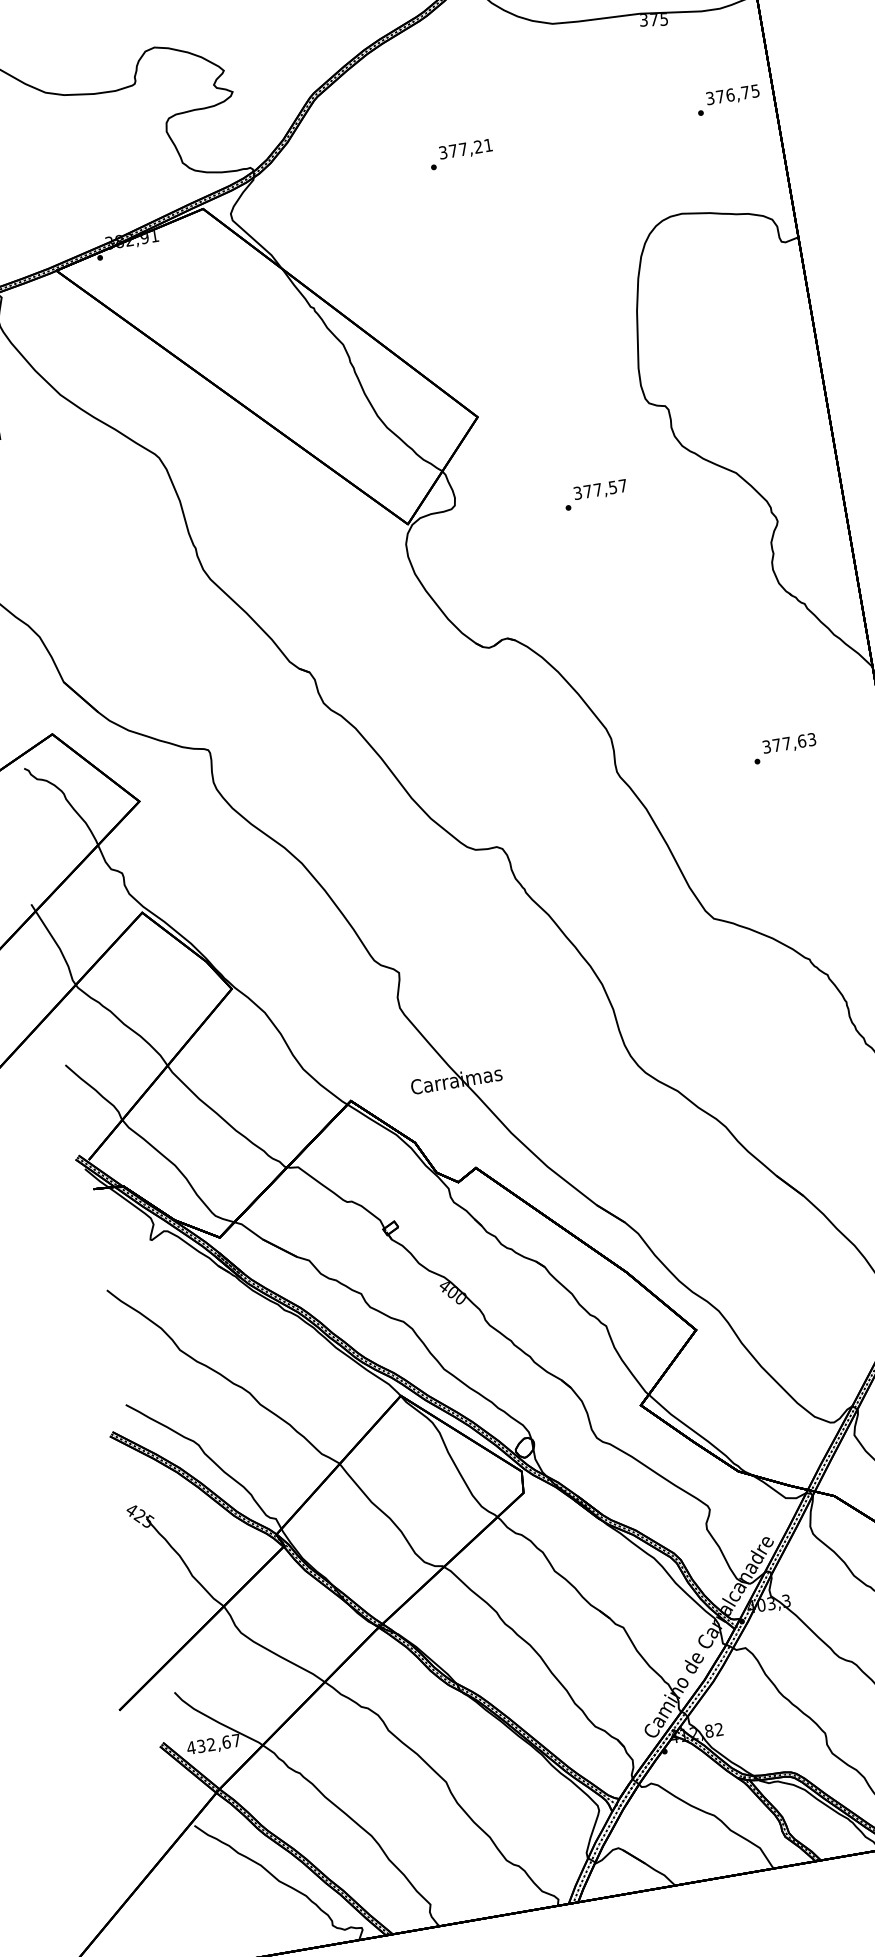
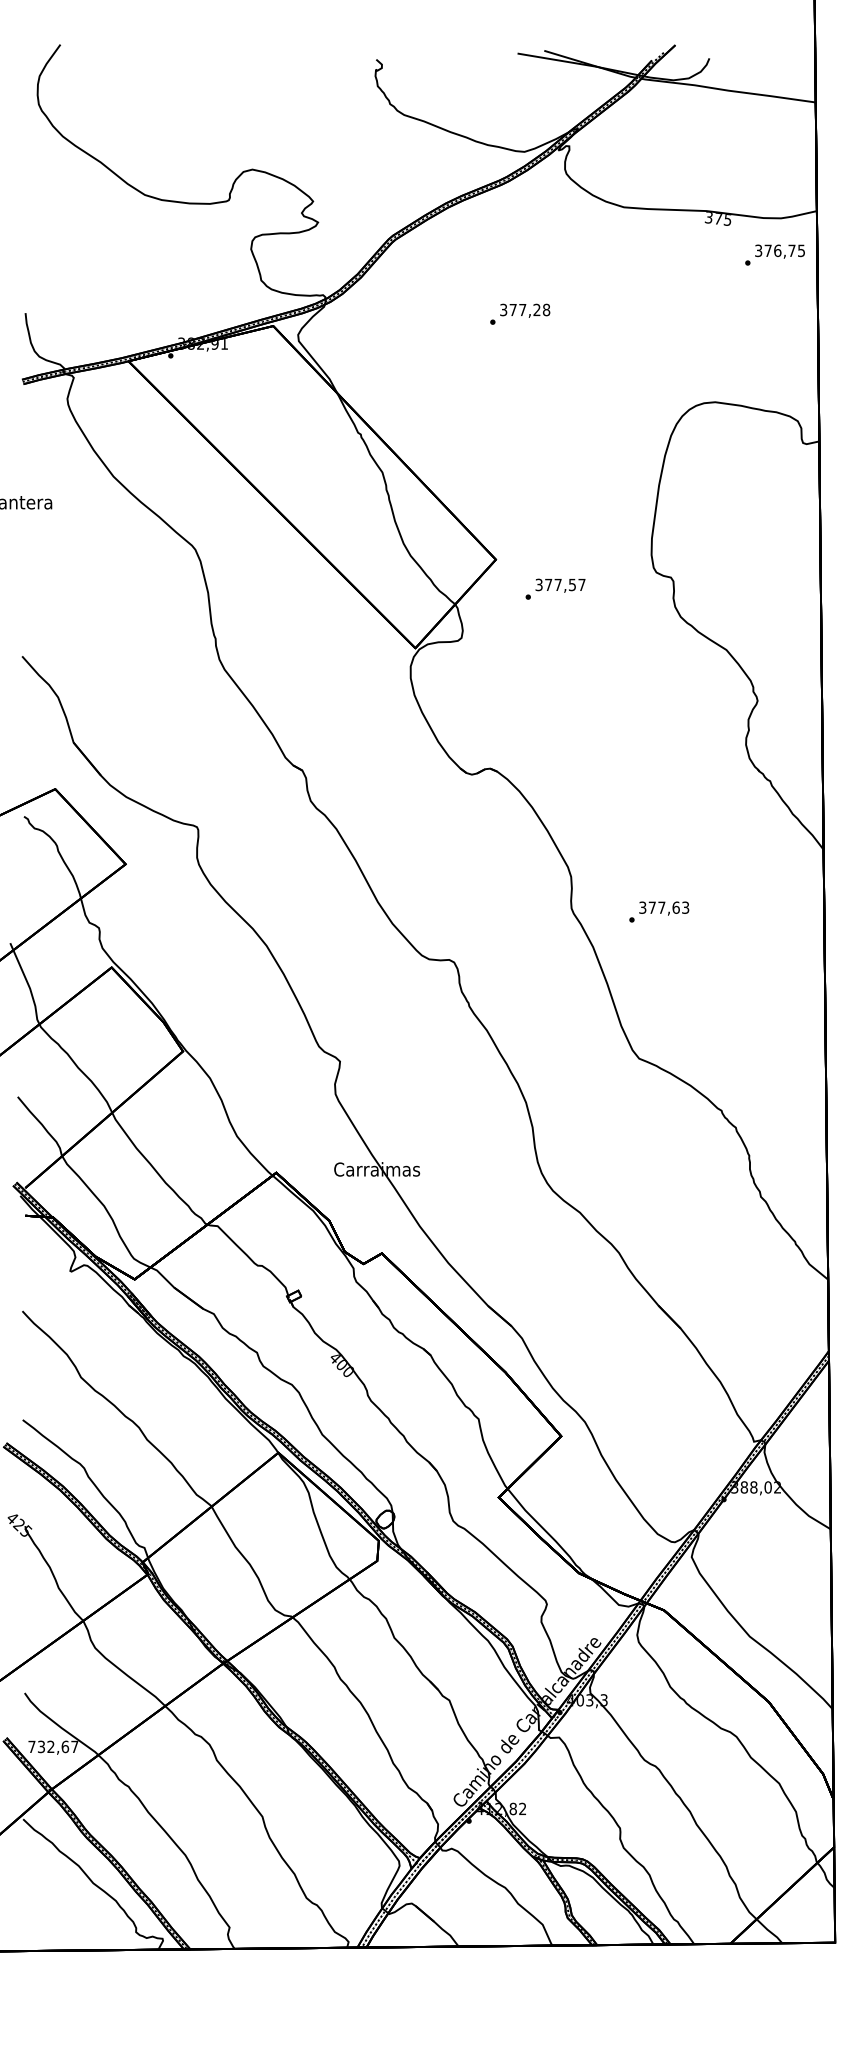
text: (727, 99) -> (774, 254), moved
text: (488, 144) -> (546, 309), 377,21 -> 377,28
text: (595, 494) -> (555, 588), moved
text: (785, 748) -> (659, 911), moved
text: (190, 1747) -> (31, 1746), 432,67 -> 732,67

